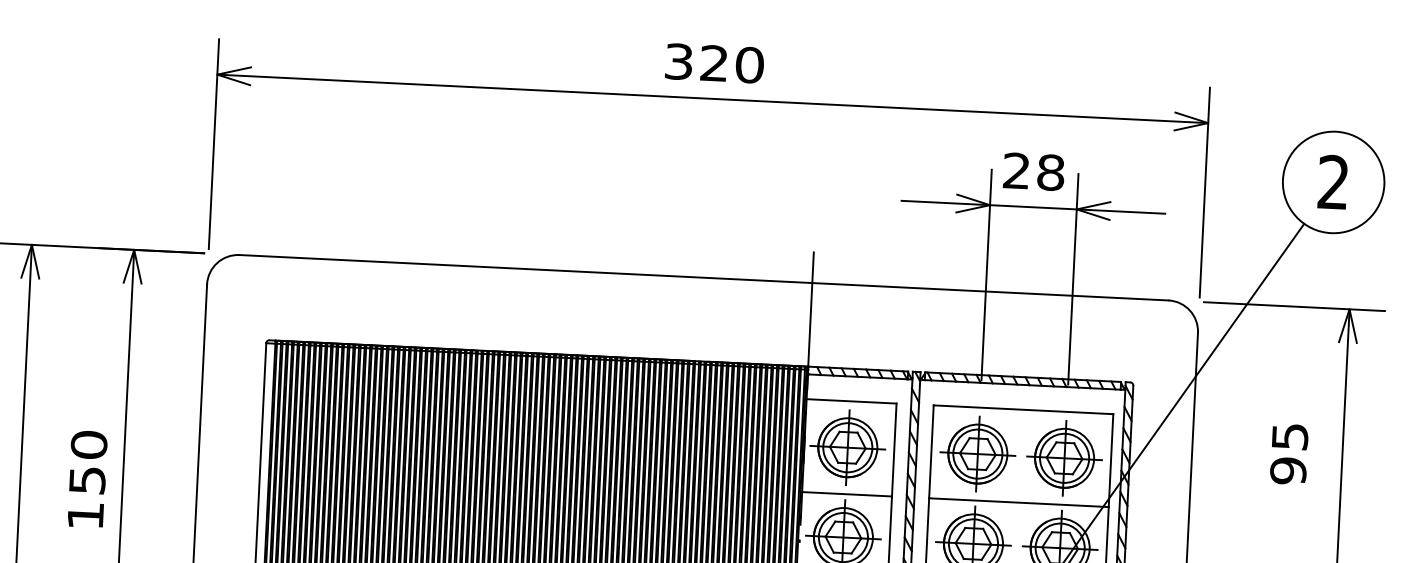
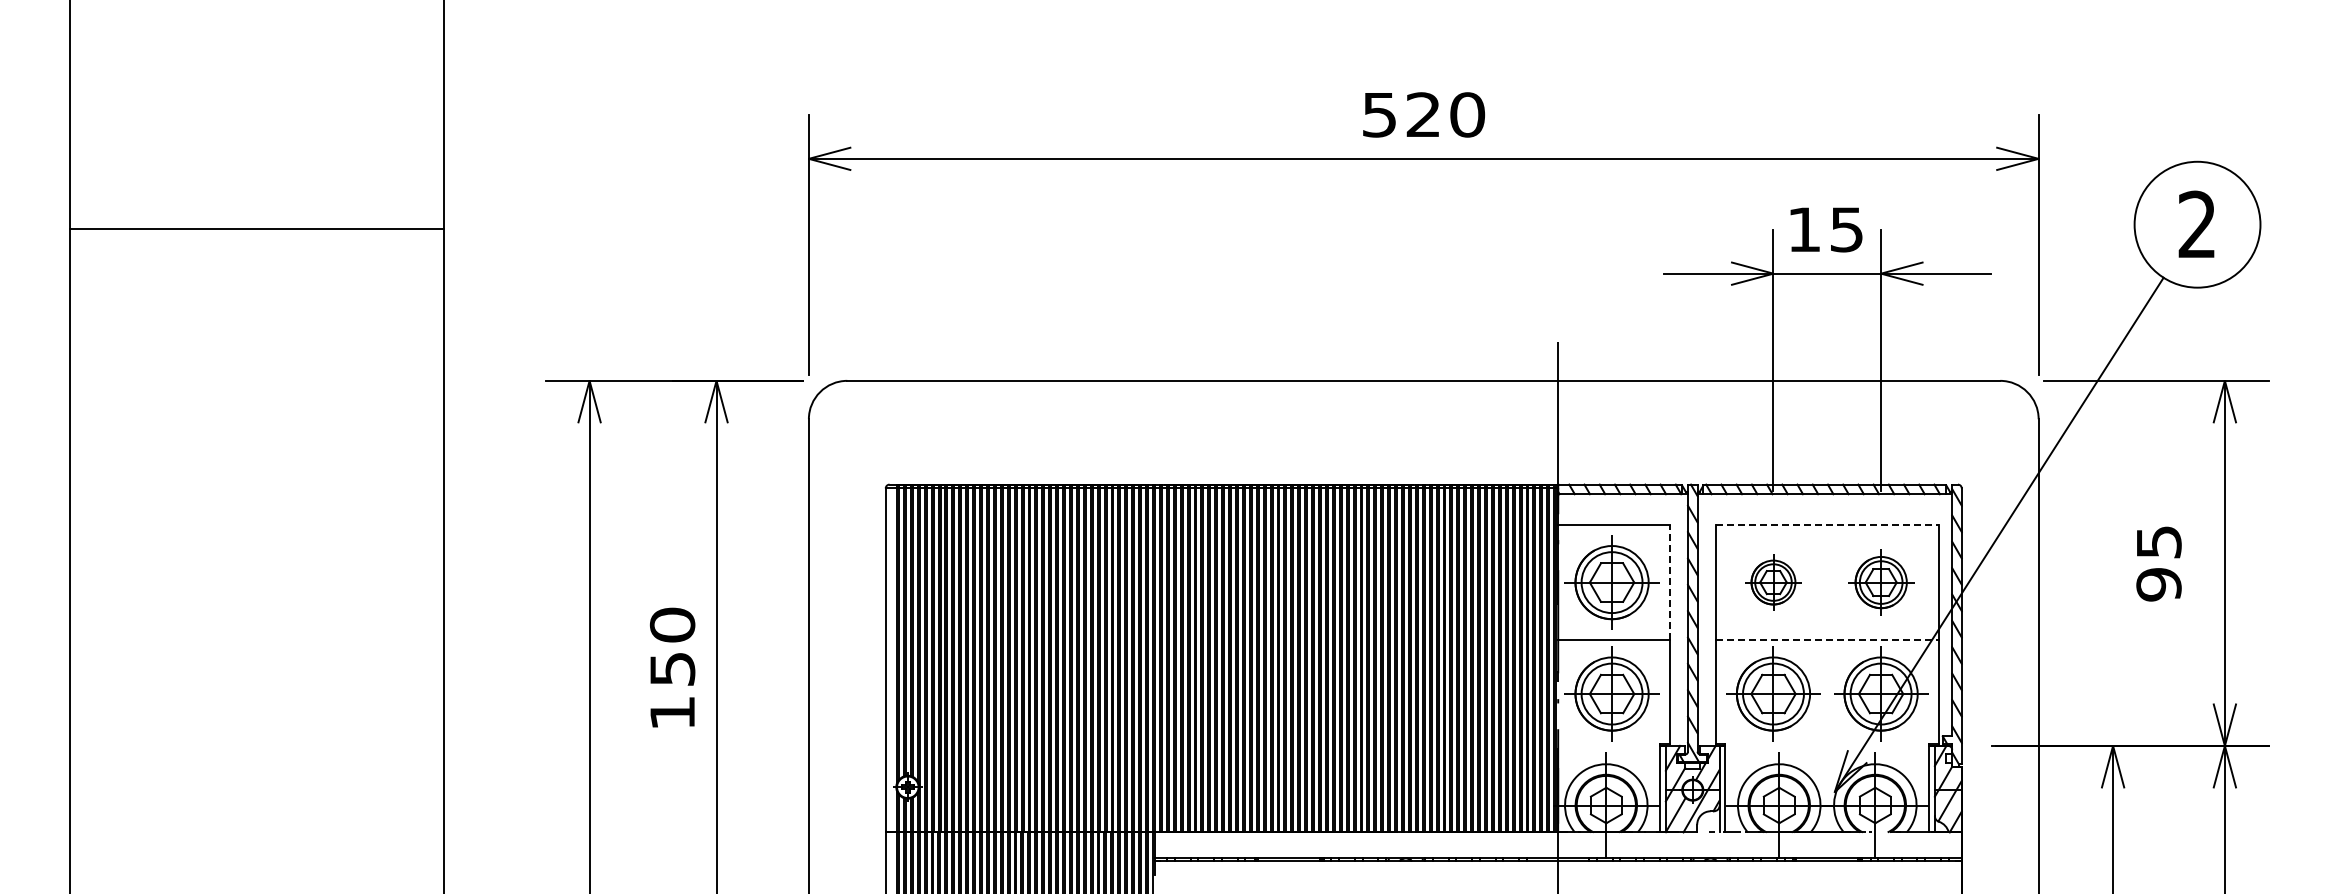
text: (678, 61) -> (1379, 114), 320 -> 520
text: (1033, 171) -> (1825, 229), 28 -> 15
line: (1023, 409) -> (1827, 524), solid -> dashed
line: (894, 449) -> (1669, 582), solid -> dashed
part: (977, 454) -> (1773, 582), size x0.6
part: (1064, 458) -> (1881, 582), size x0.7
line: (1019, 502) -> (1827, 640), solid -> dashed

